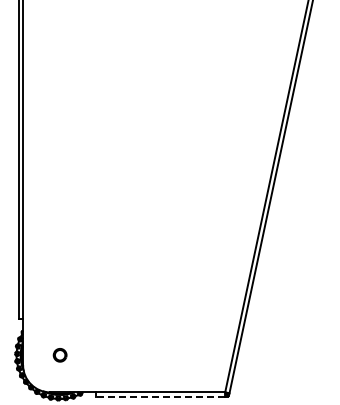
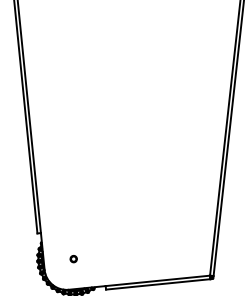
part: (59, 355) -> (73, 259), size x0.62
line: (160, 396) -> (158, 284), dashed -> solid

